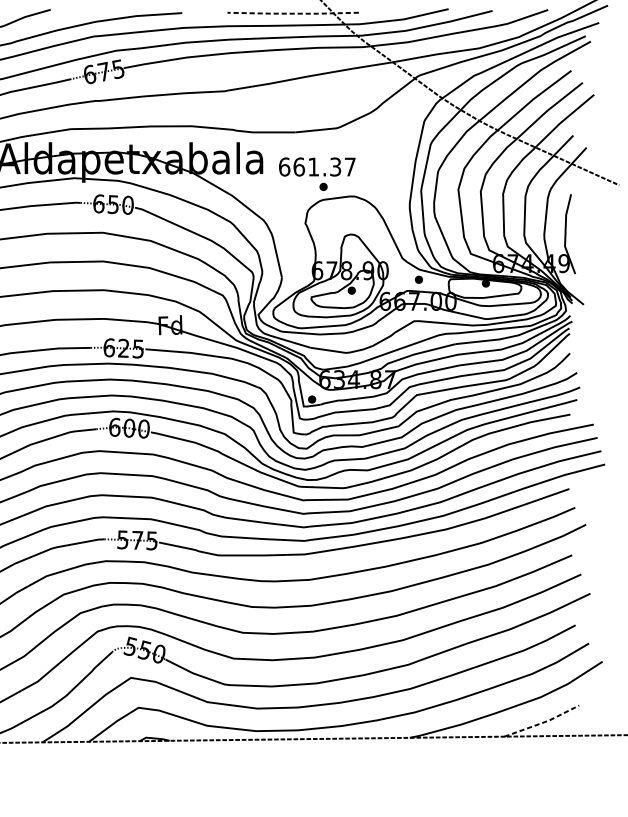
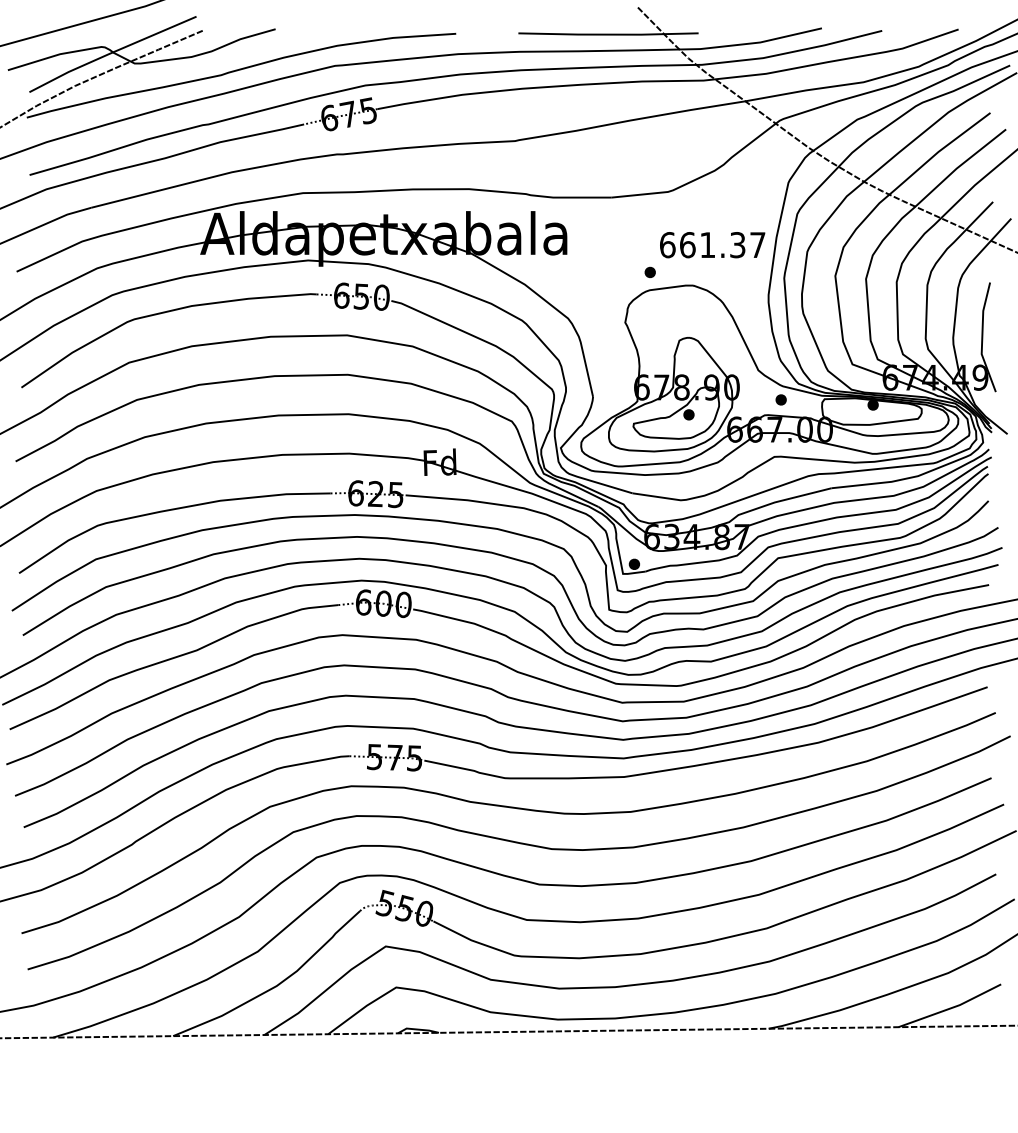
line: (293, 13) -> (608, 34), dashed -> solid
text: (317, 167) -> (712, 245), moved
line: (543, 723) -> (951, 1008), dashed -> solid

